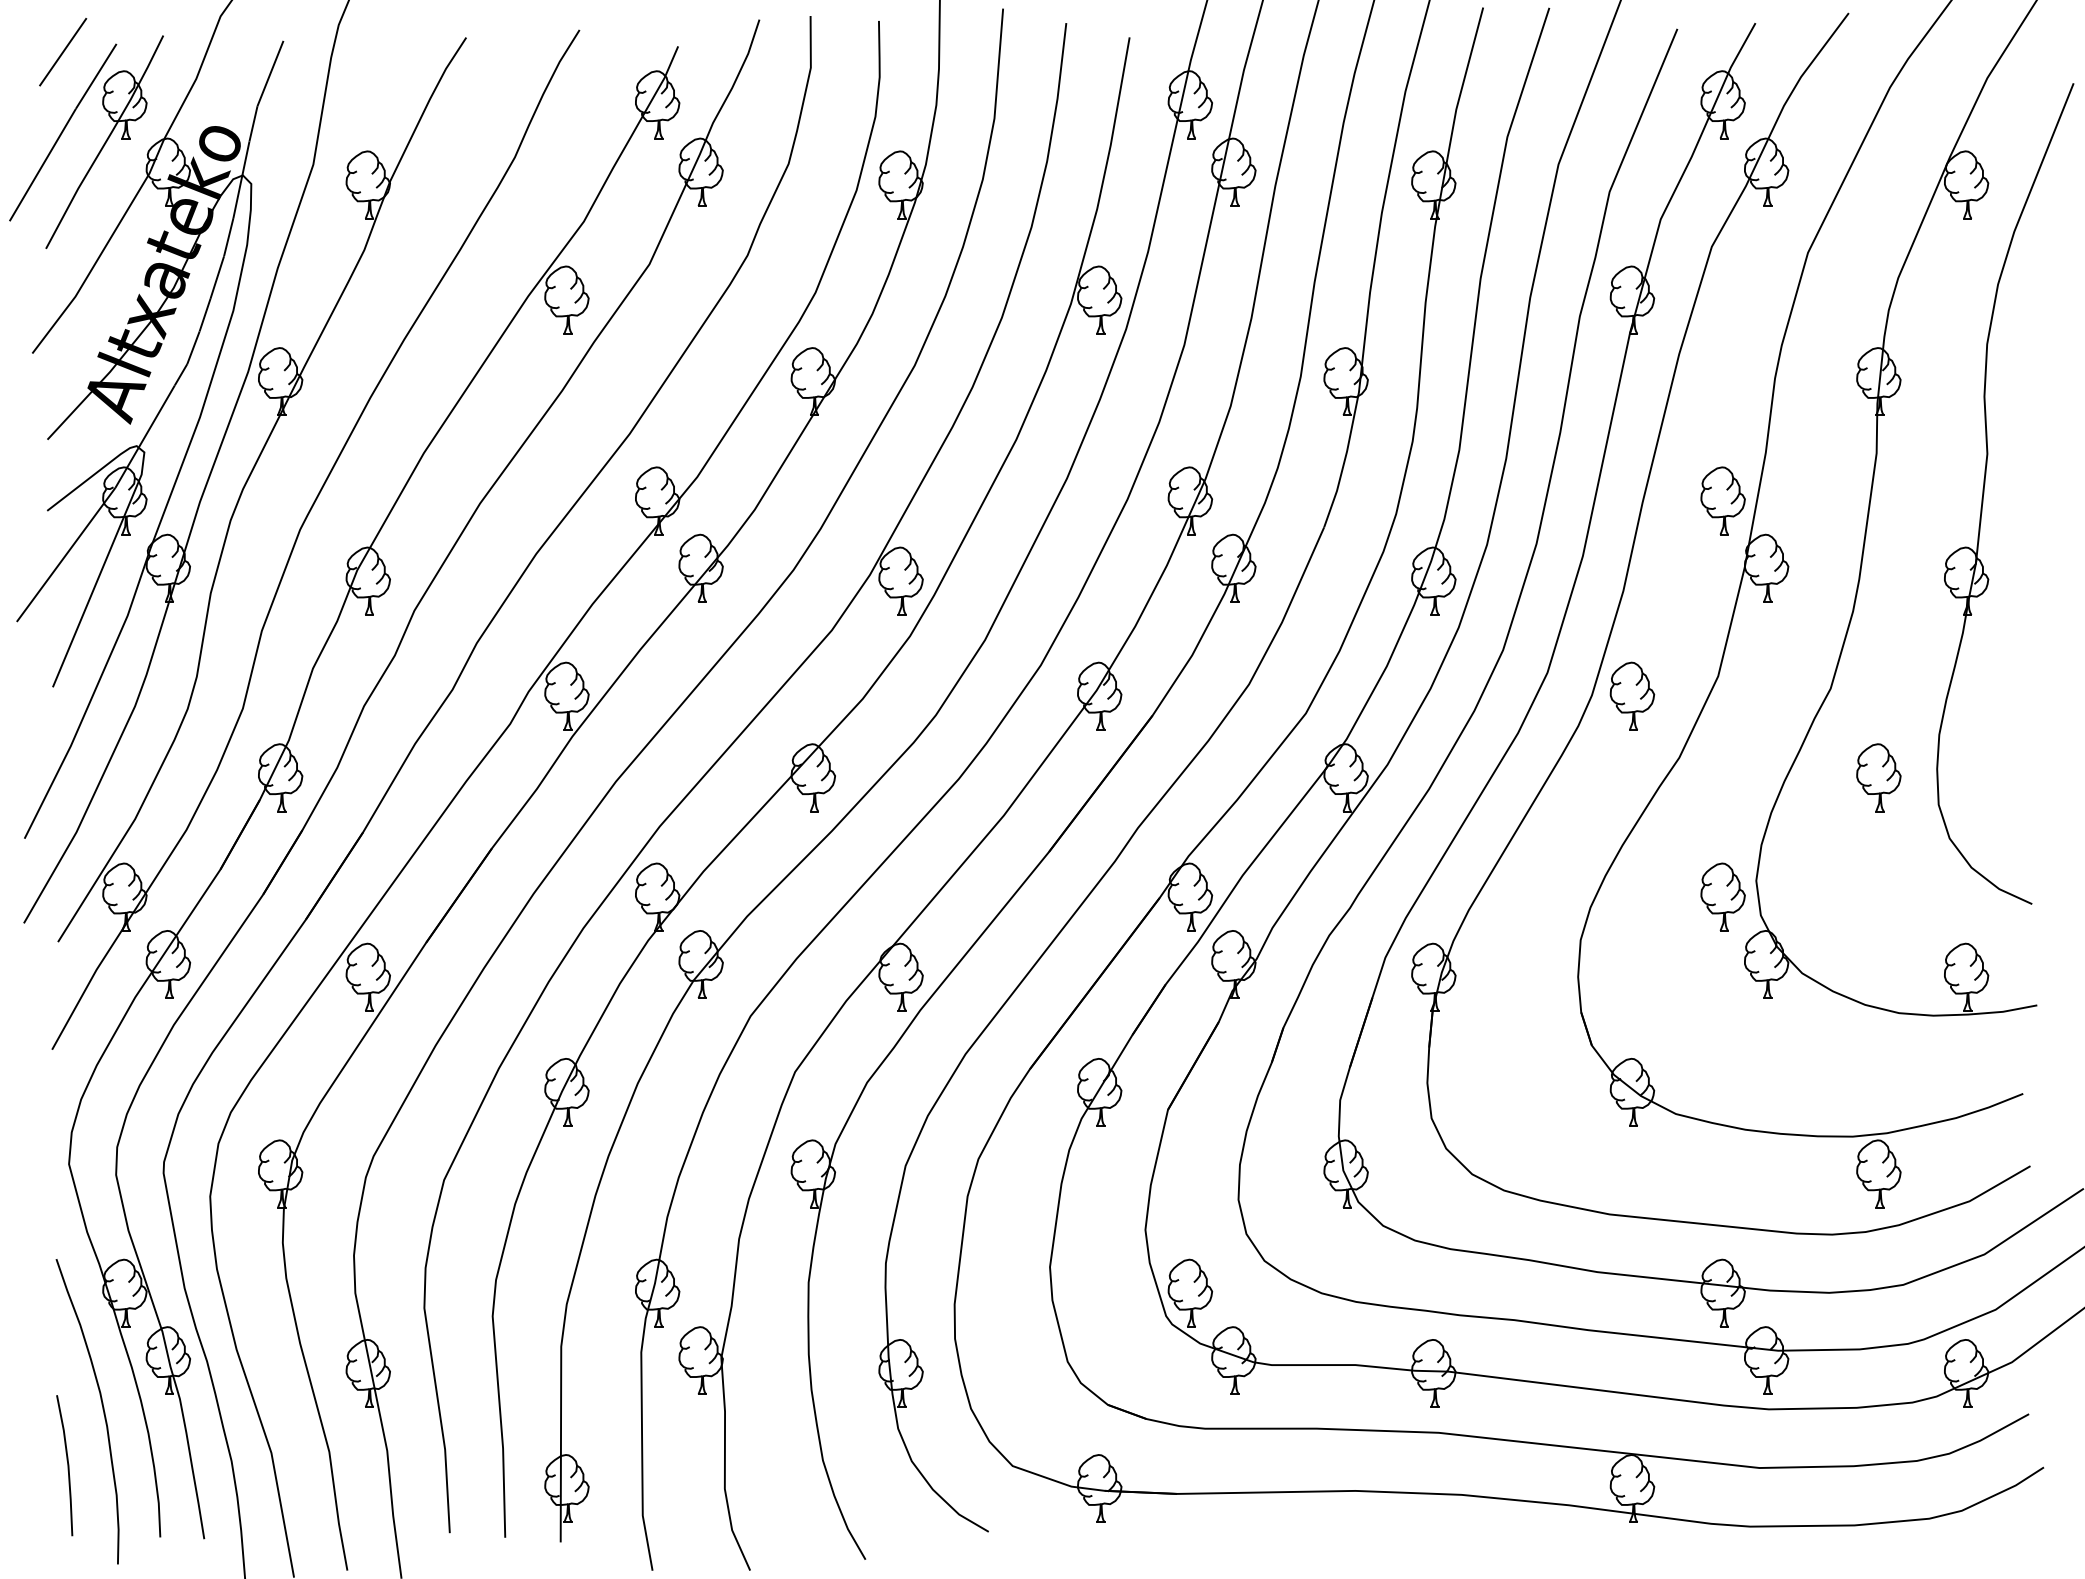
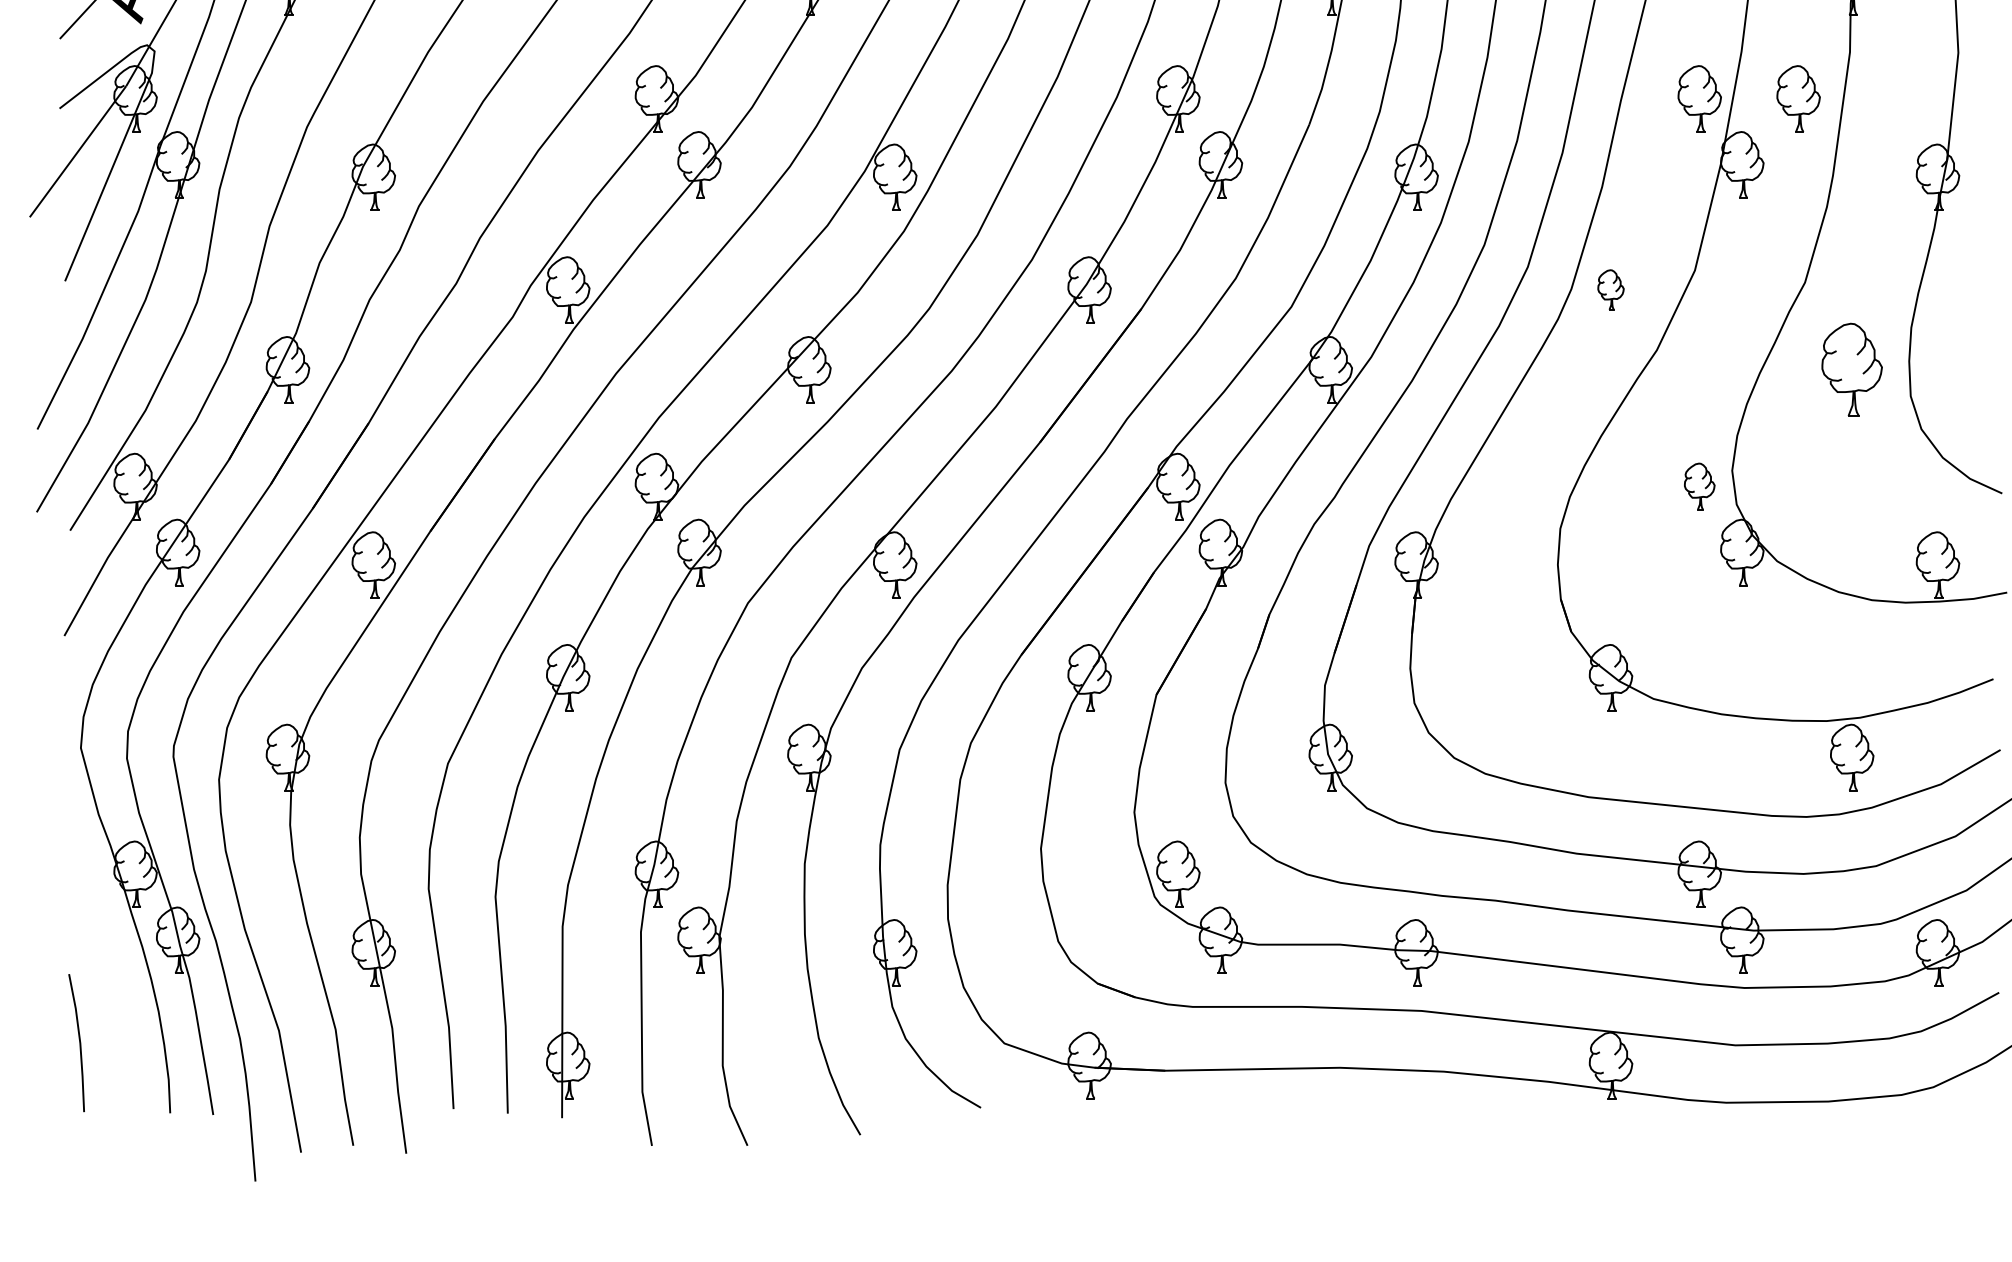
part: (1823, 500) -> (1797, 98), added
part: (1632, 695) -> (1611, 289), size x0.6
part: (1878, 777) -> (1851, 369), size x1.4
part: (1722, 896) -> (1699, 486), size x0.7
curve: (102, 1409) -> (113, 988), removed

